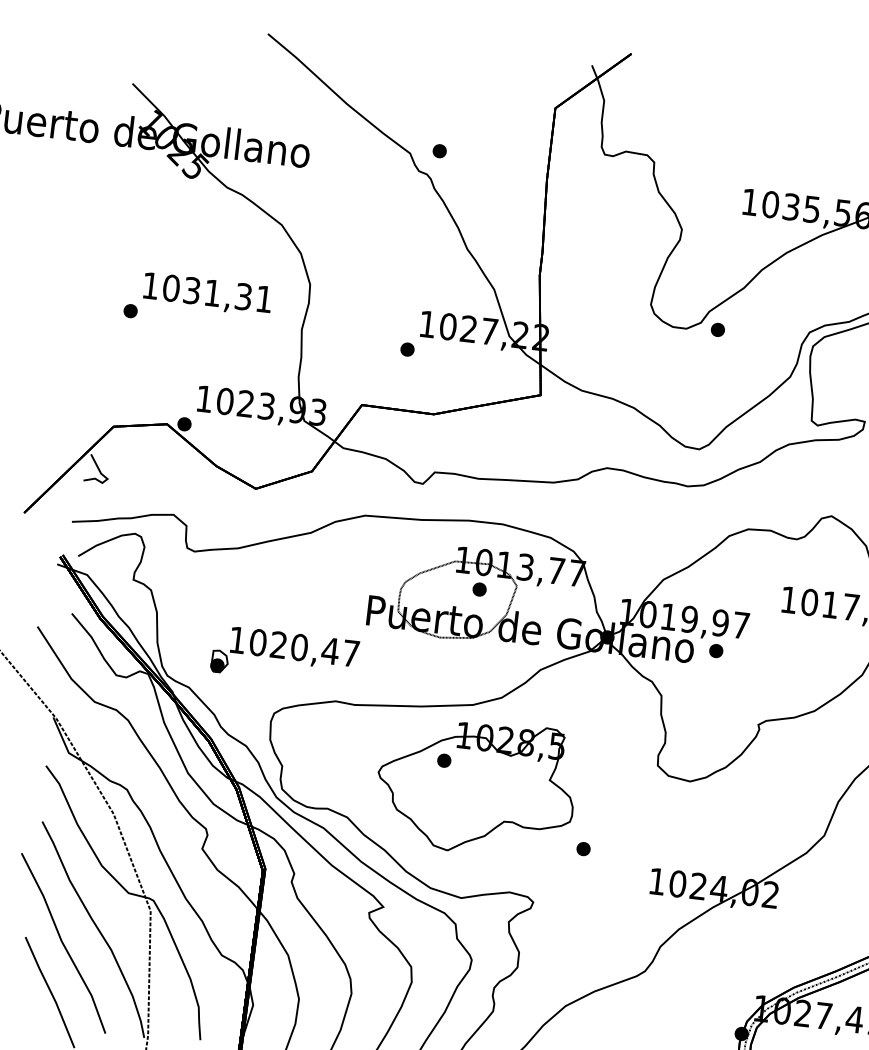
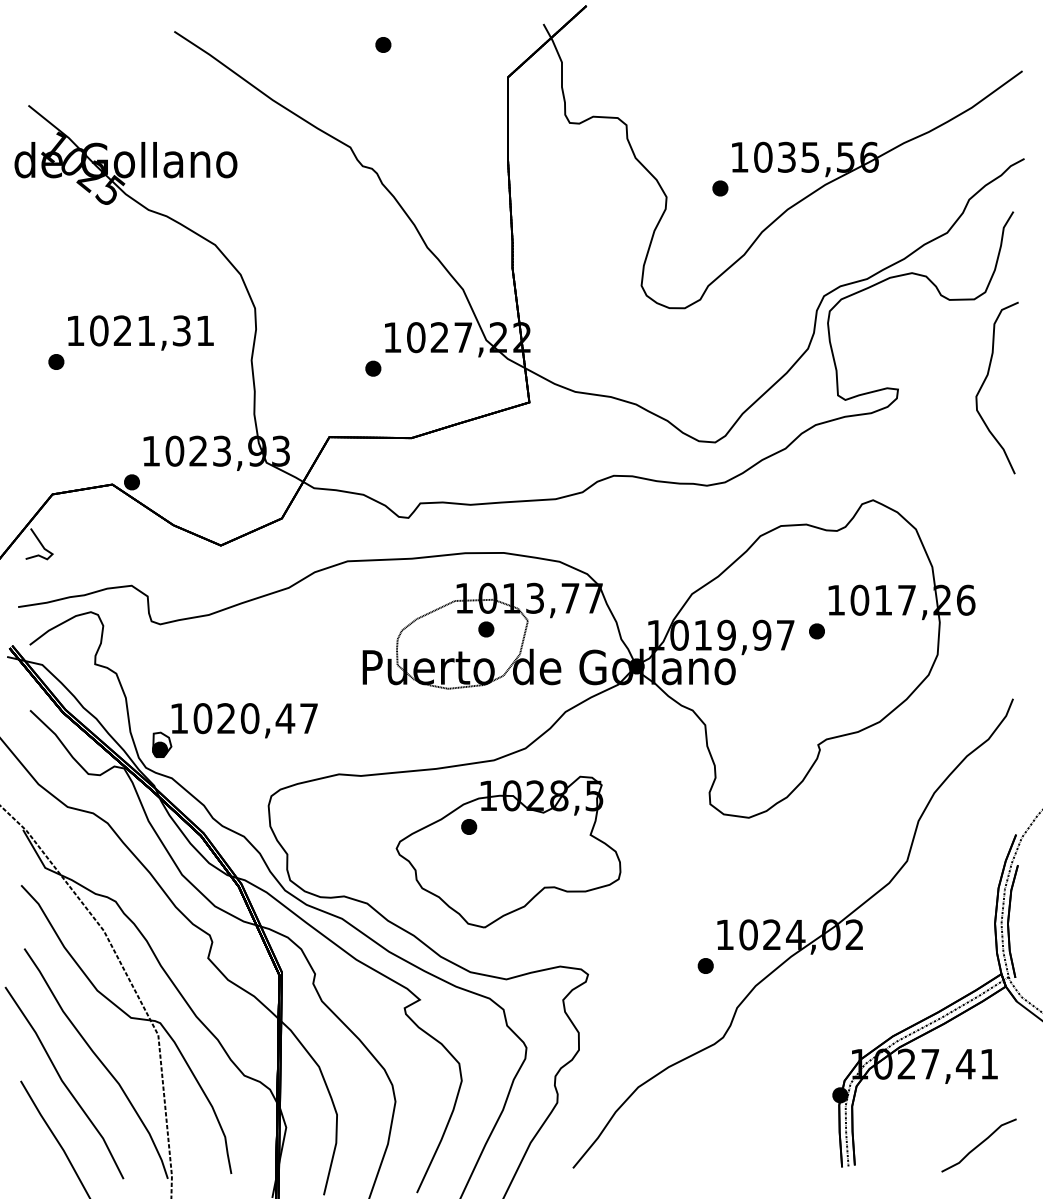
part: (439, 150) -> (383, 44), moved
text: (191, 290) -> (122, 330), 1031,31 -> 1021,31
part: (718, 329) -> (720, 188), moved
part: (715, 651) -> (816, 631), moved
part: (284, 656) -> (234, 730), moved
part: (583, 848) -> (705, 965), moved

